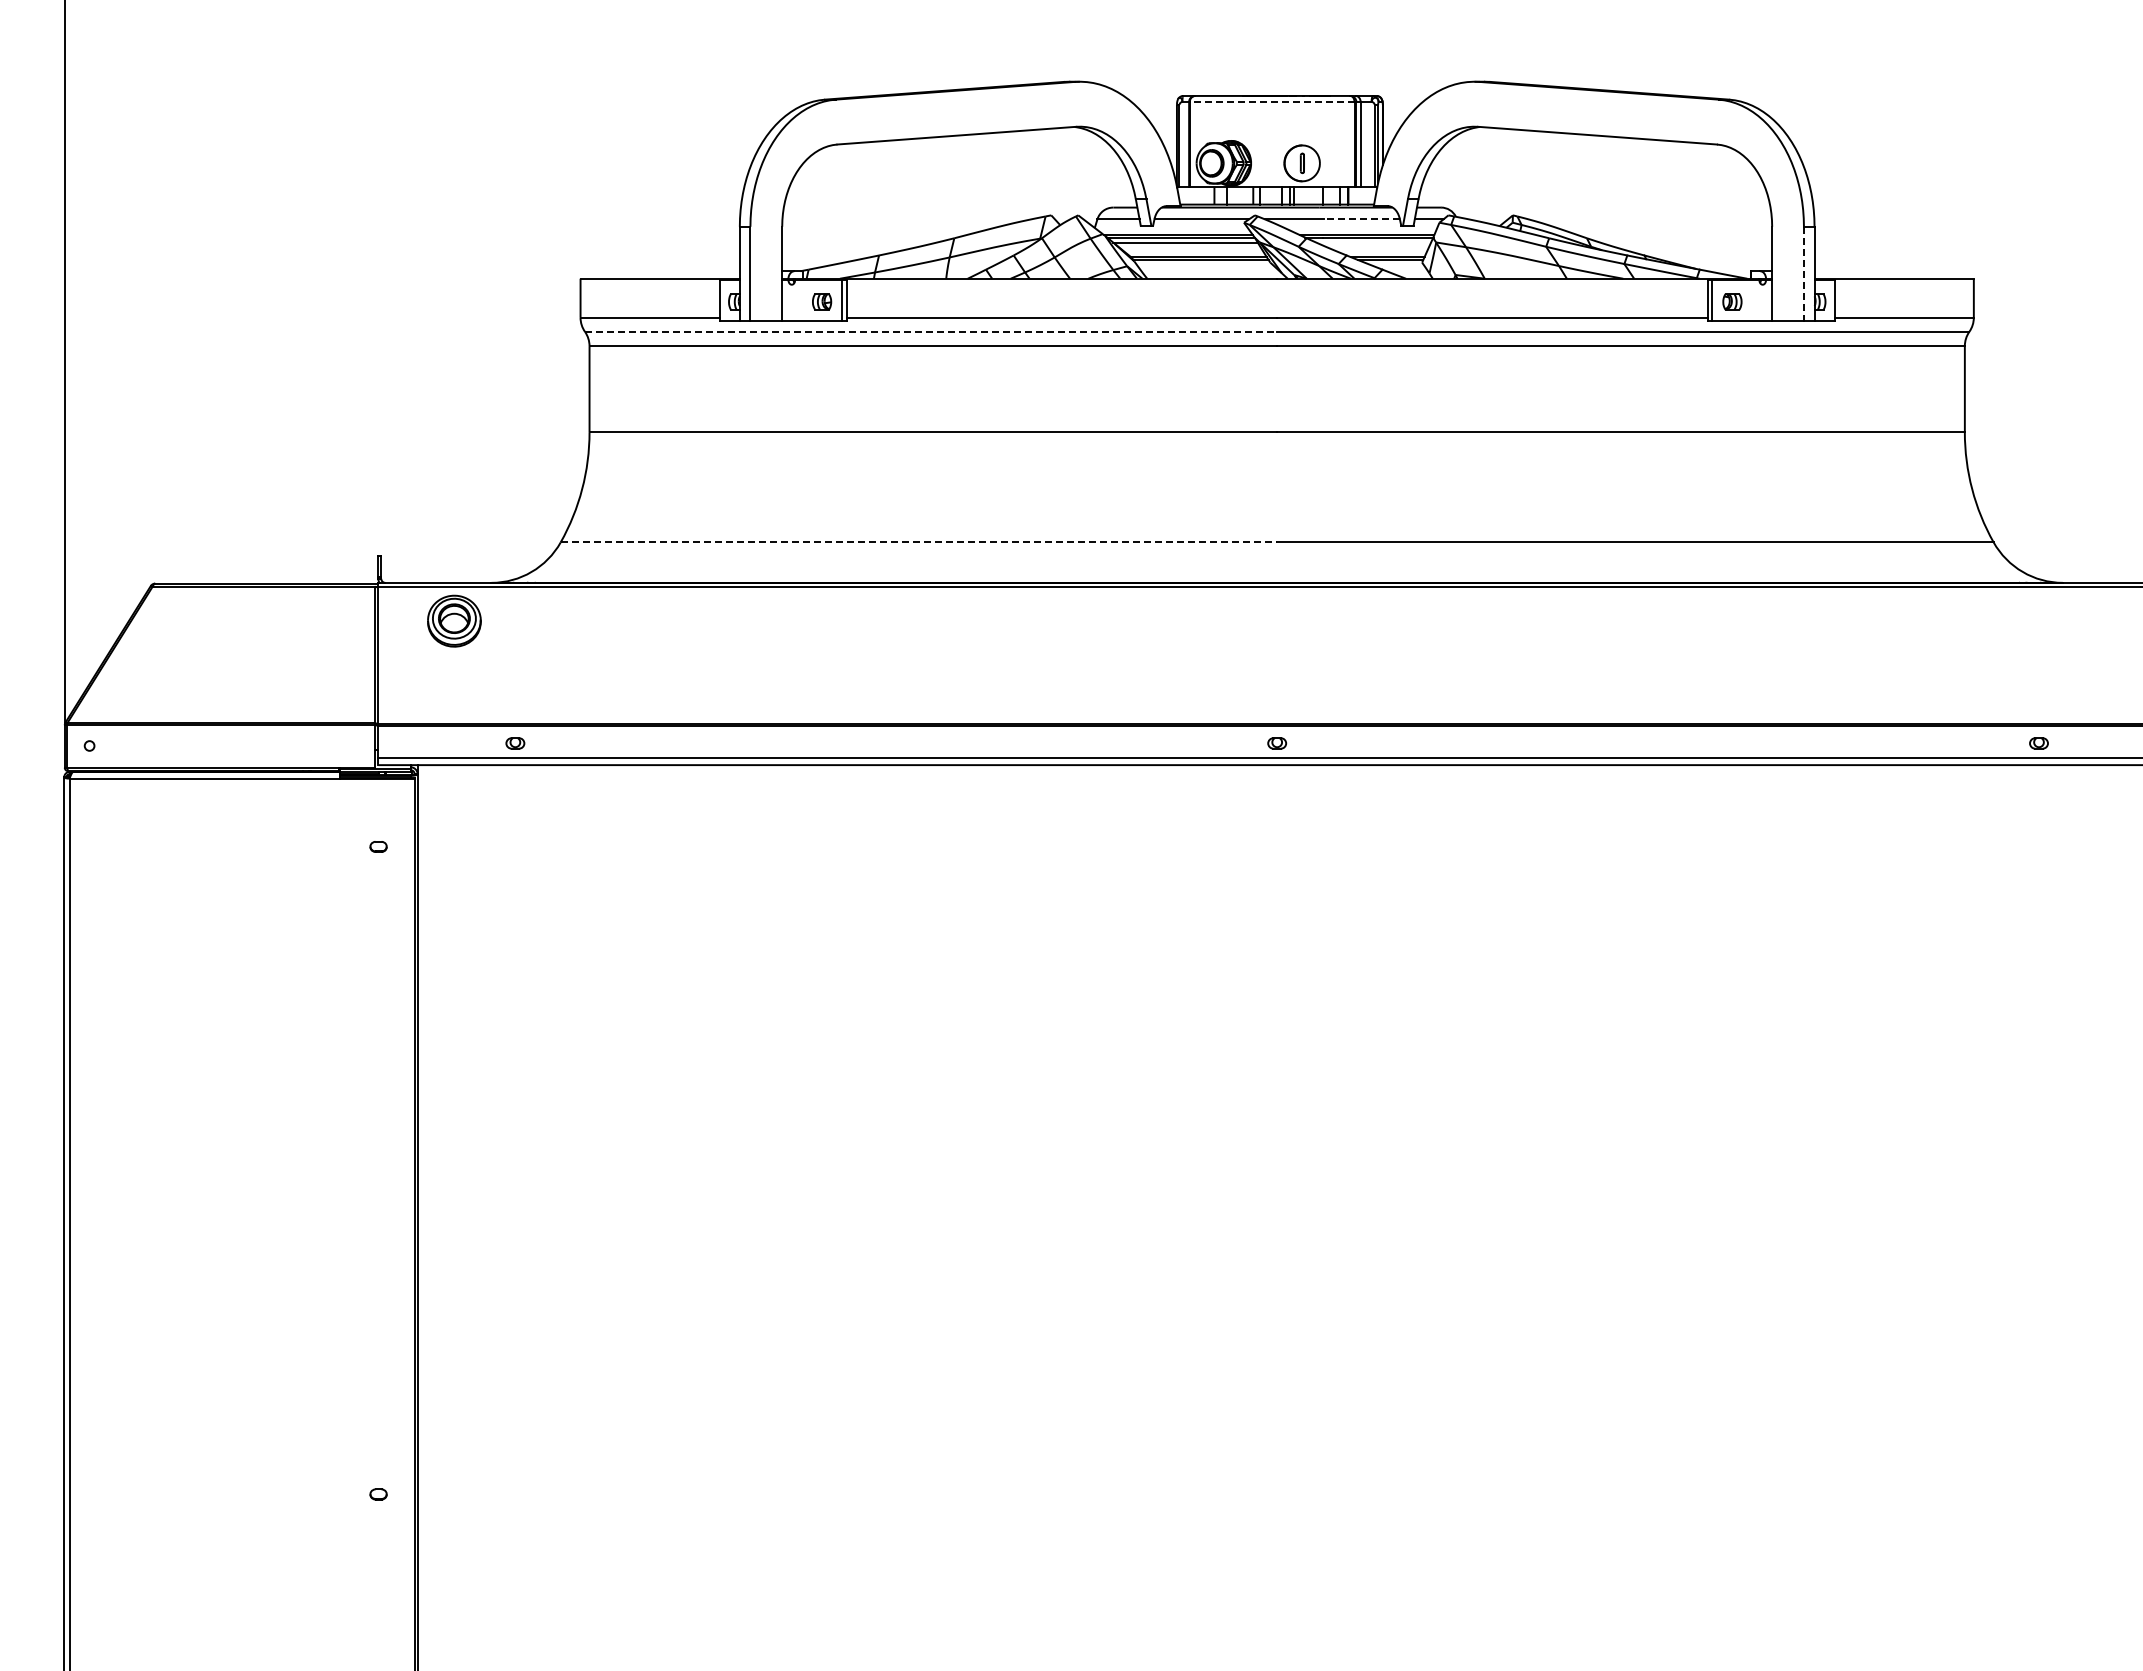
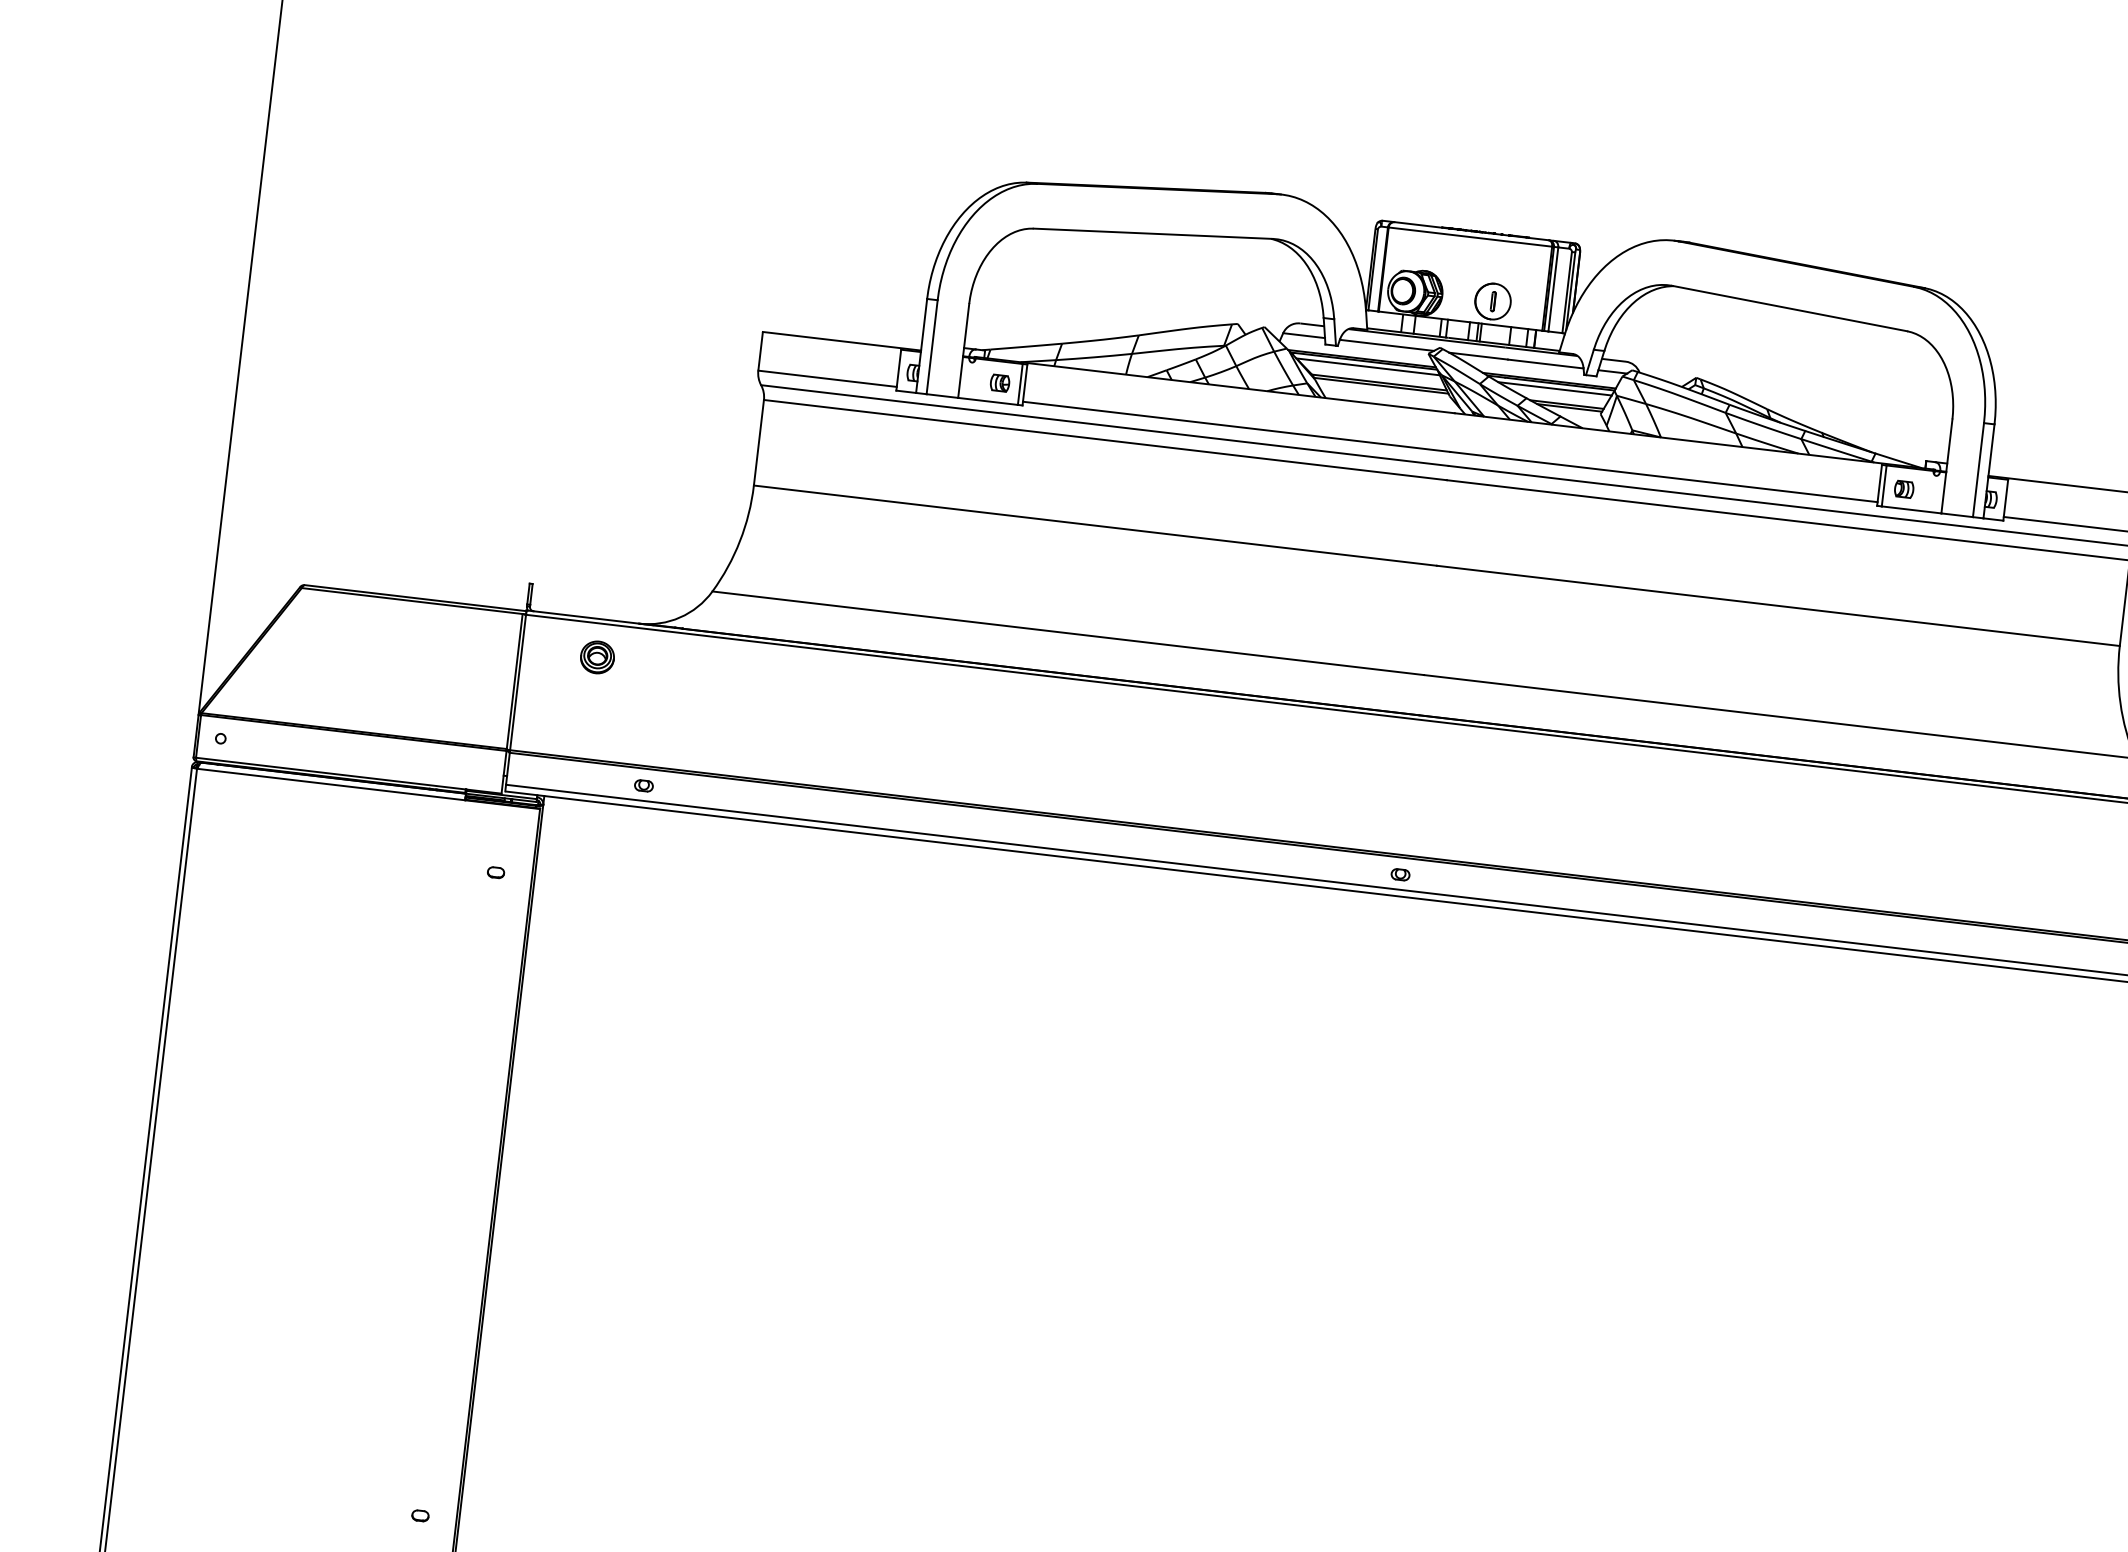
line: (1271, 101) -> (1469, 236), dashed -> solid
line: (1361, 219) -> (1545, 364), dashed -> solid
line: (1373, 242) -> (1554, 388), added
line: (1803, 274) -> (1977, 470), dashed -> solid
line: (931, 331) -> (1105, 425), dashed -> solid
line: (919, 542) -> (1068, 633), dashed -> solid
part: (453, 621) -> (596, 657), size x0.62

